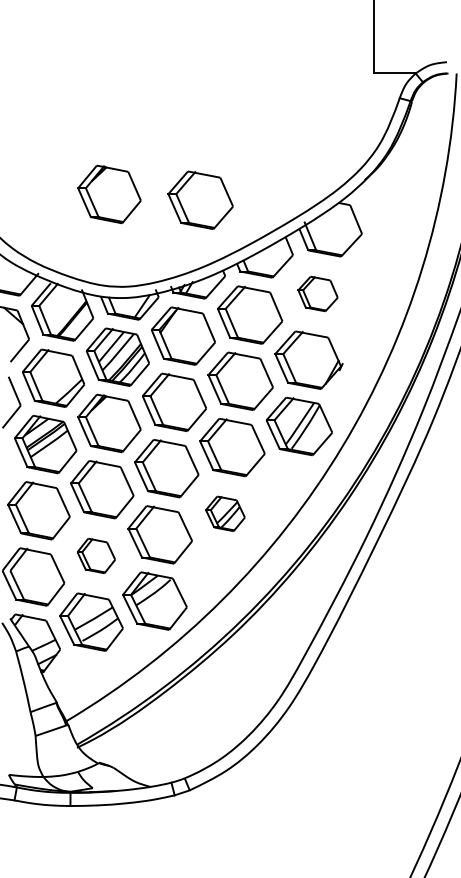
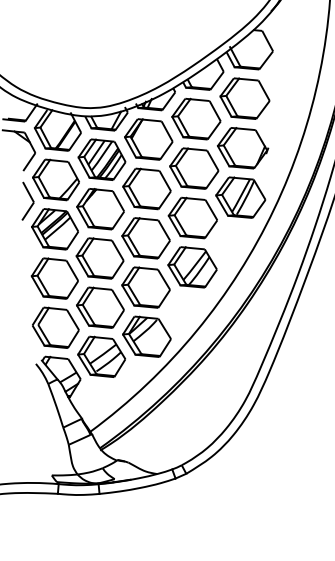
part: (109, 194) -> (84, 40), removed
part: (200, 199) -> (151, 37), removed
part: (317, 293) -> (244, 98), size x1.67
part: (225, 513) -> (192, 267), size x1.67
part: (96, 555) -> (100, 307), size x1.67

